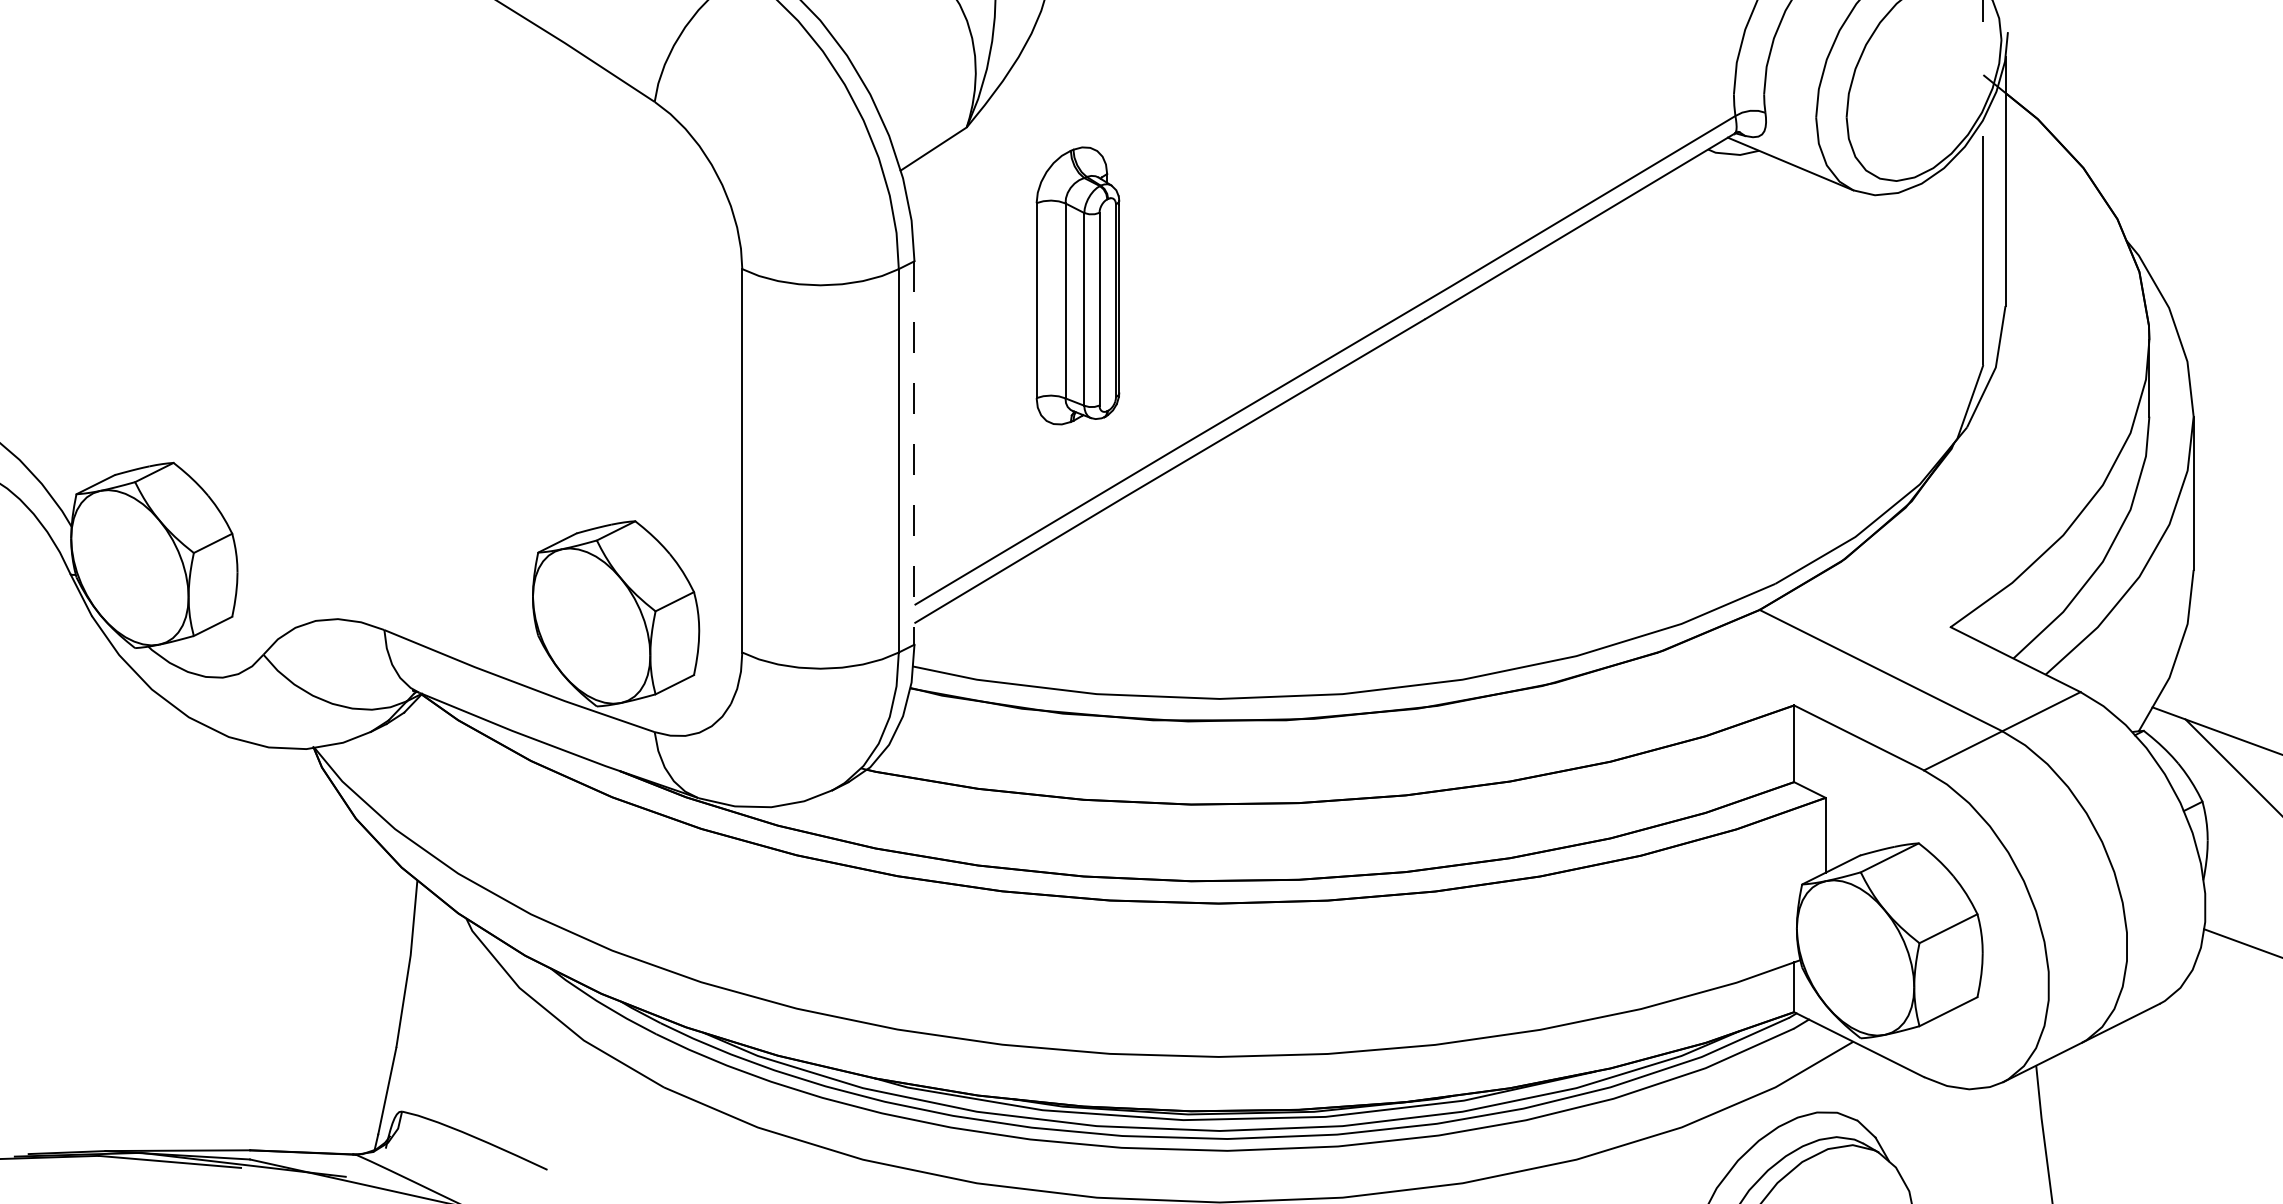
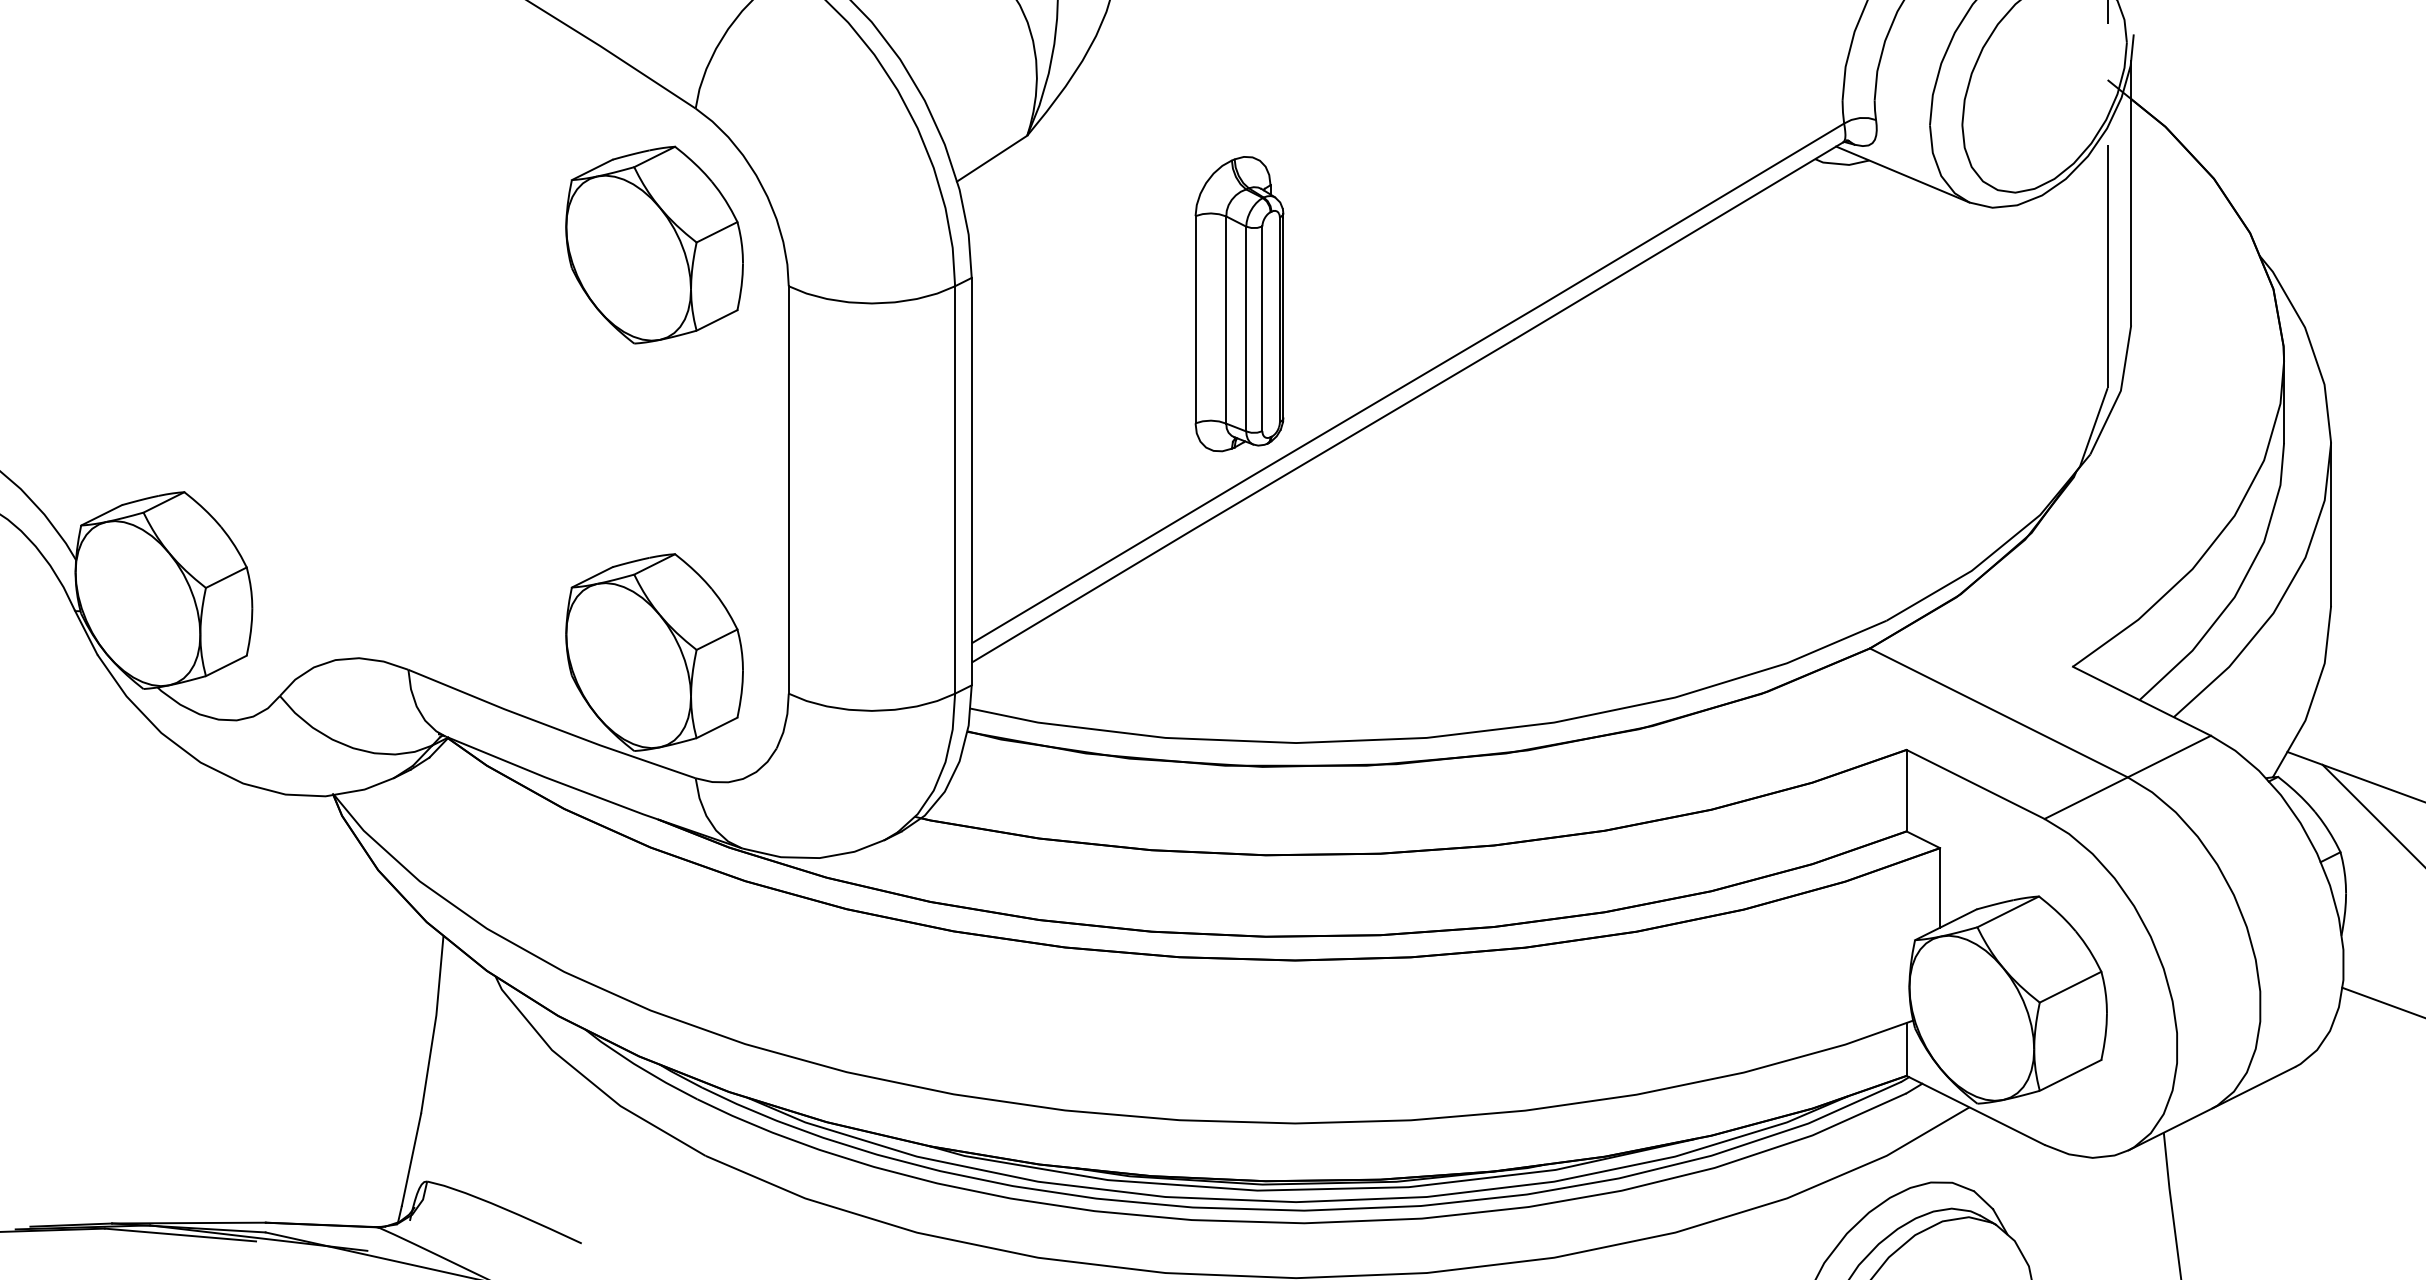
part: (615, 229) -> (654, 244), added
part: (1077, 286) -> (1239, 304), moved
line: (914, 452) -> (971, 481), dashed -> solid

